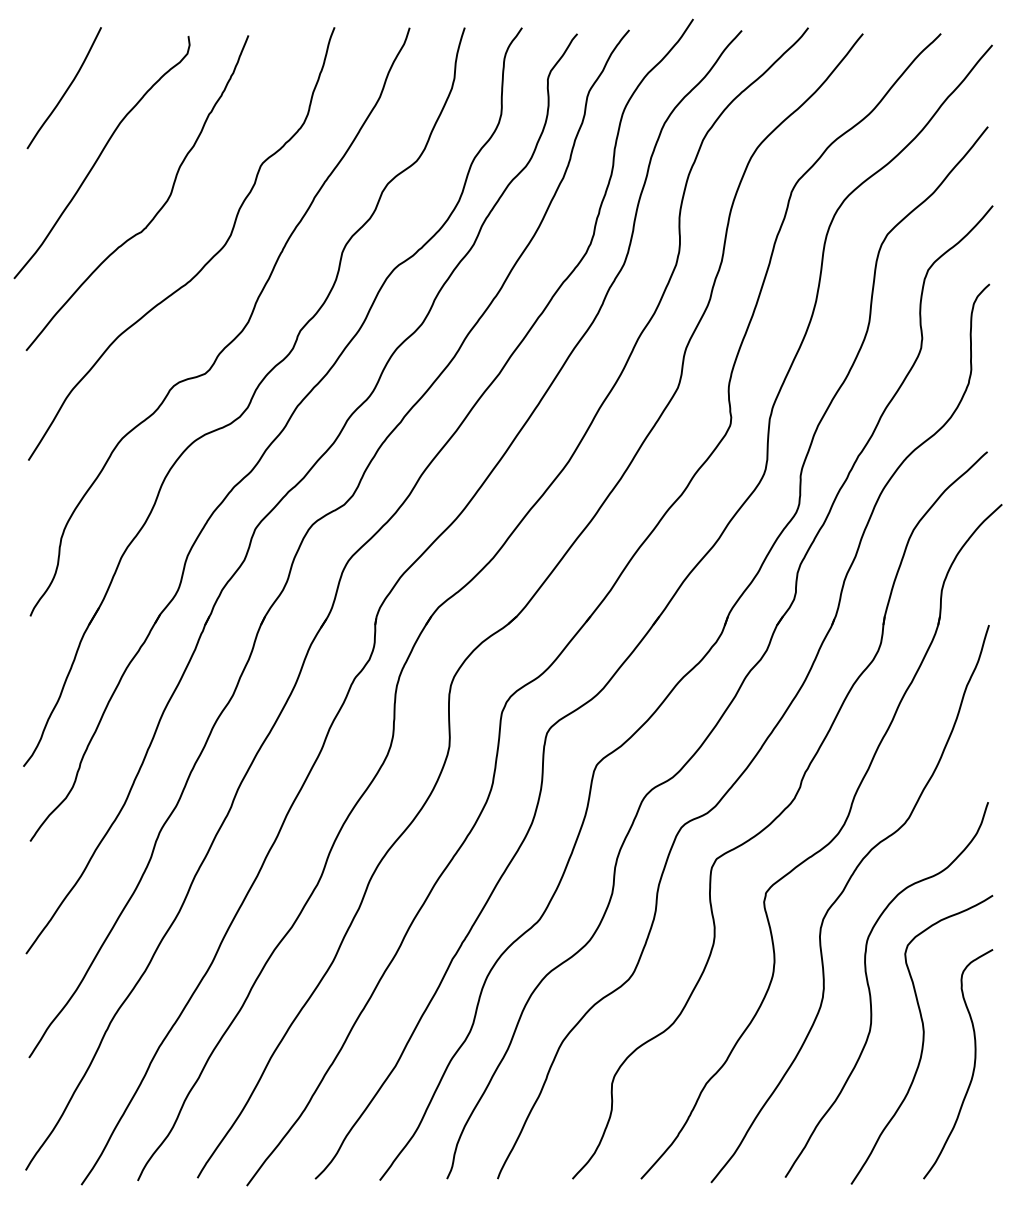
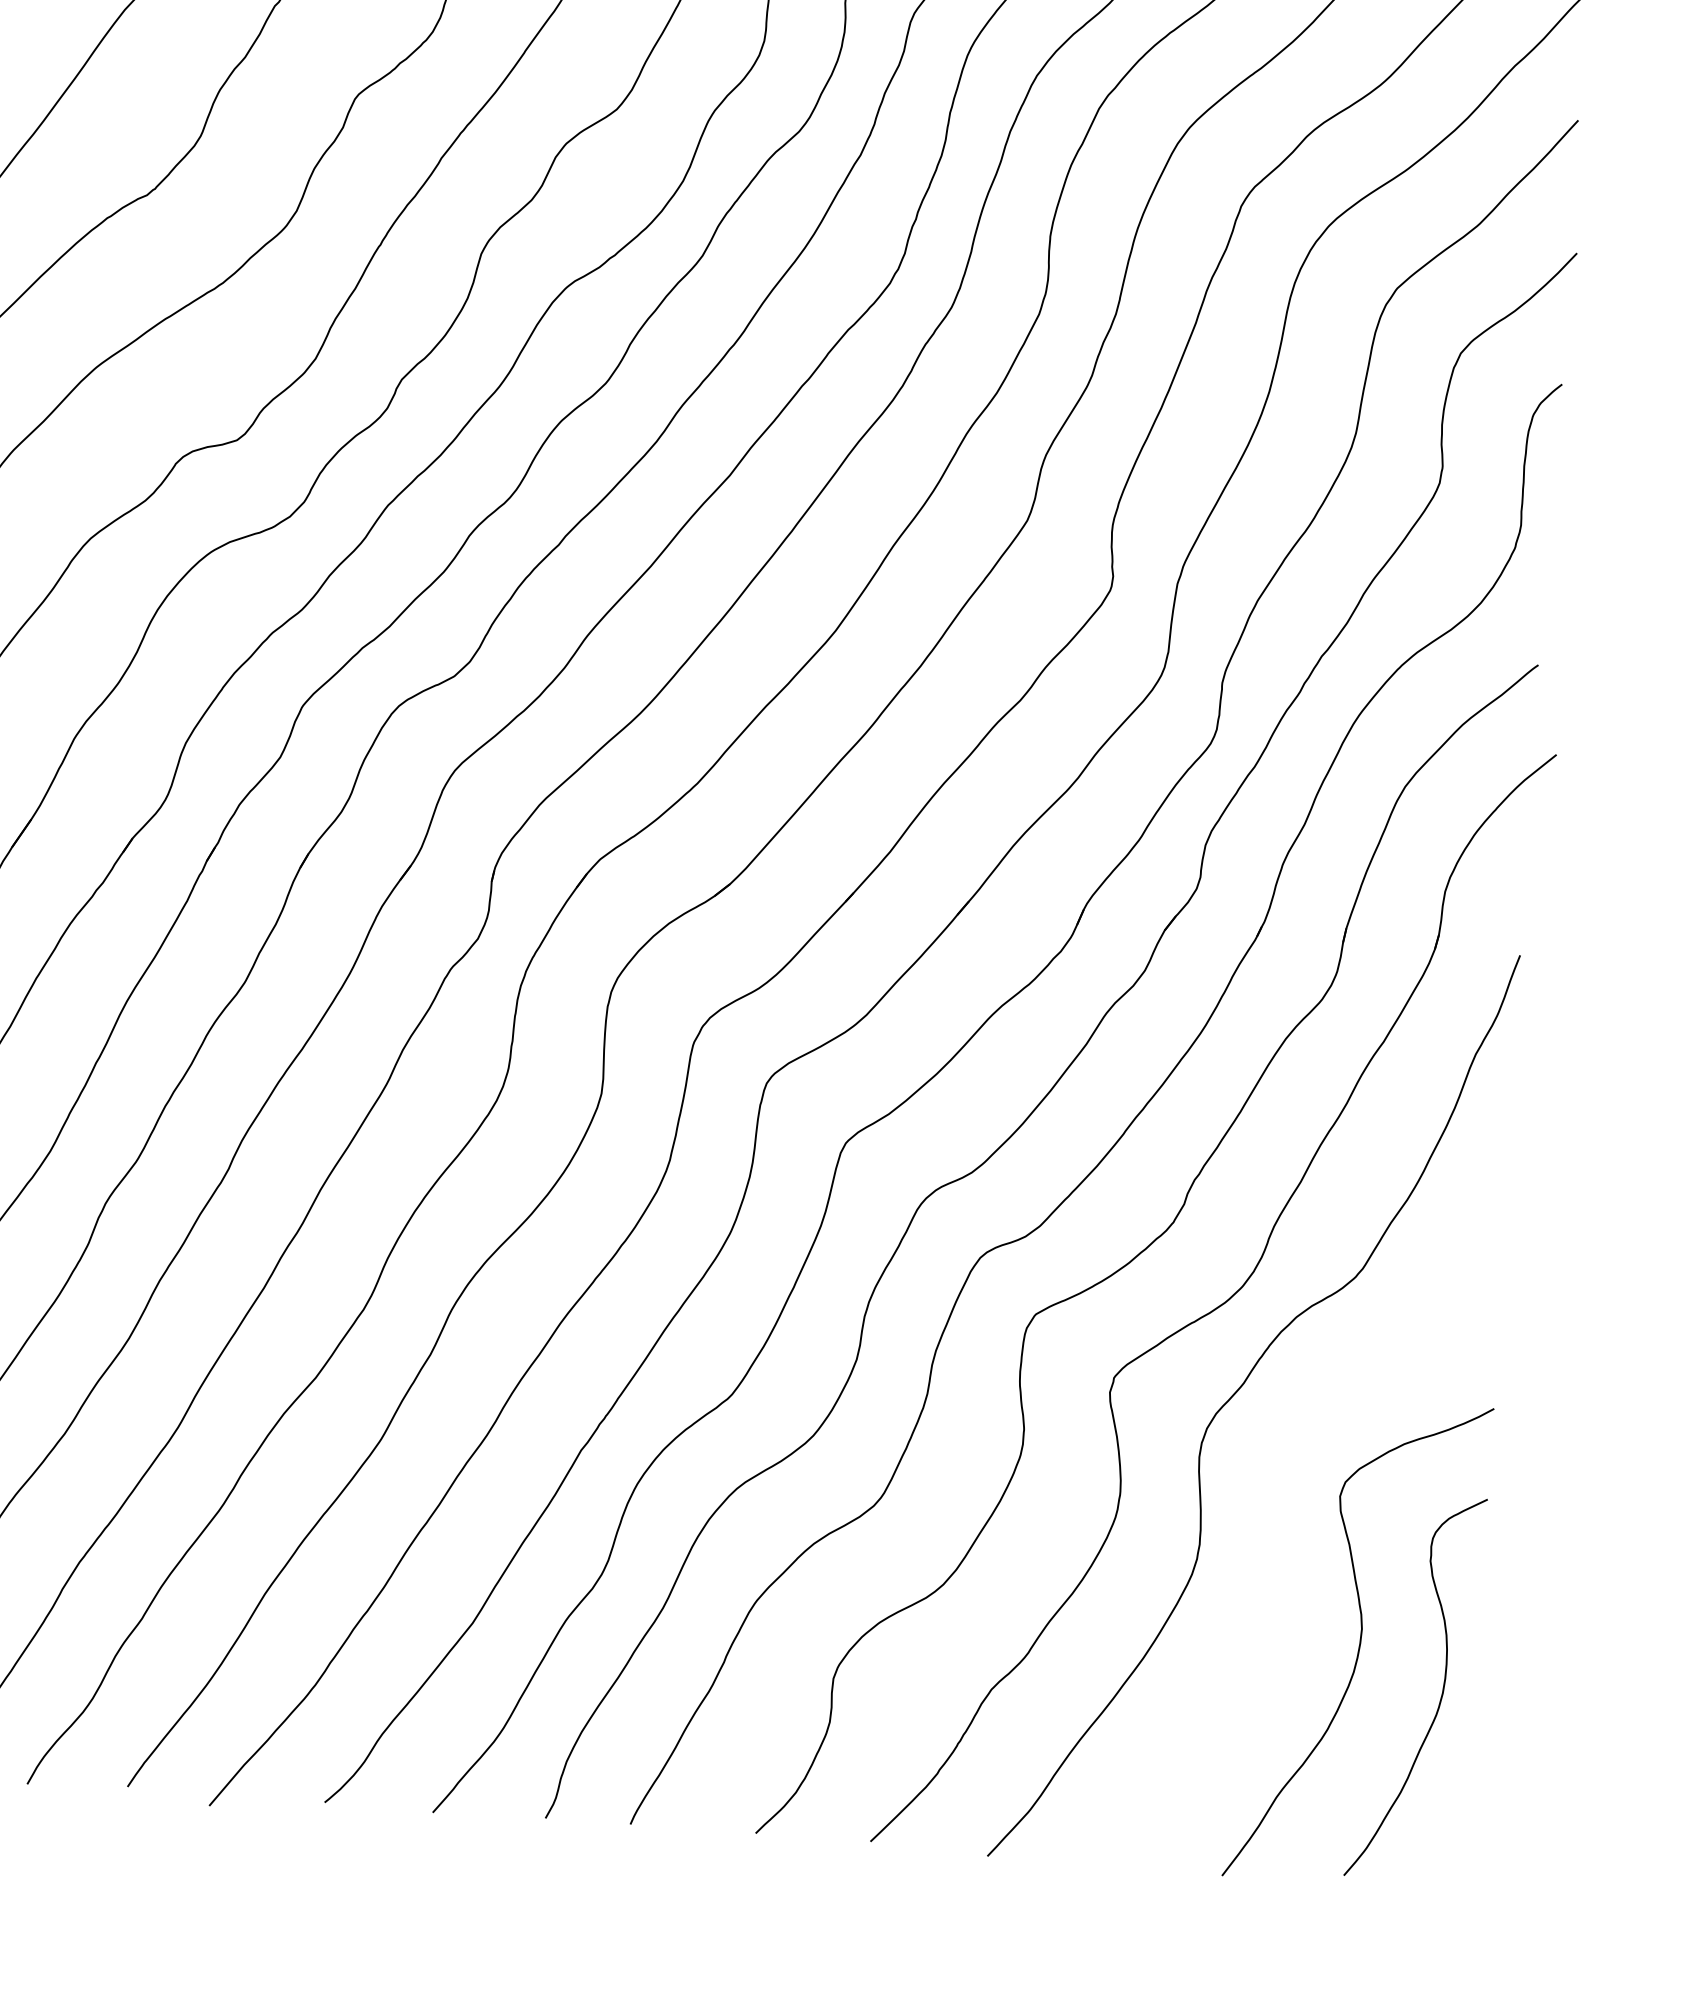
curve: (870, 989) -> (1277, 1551), removed

